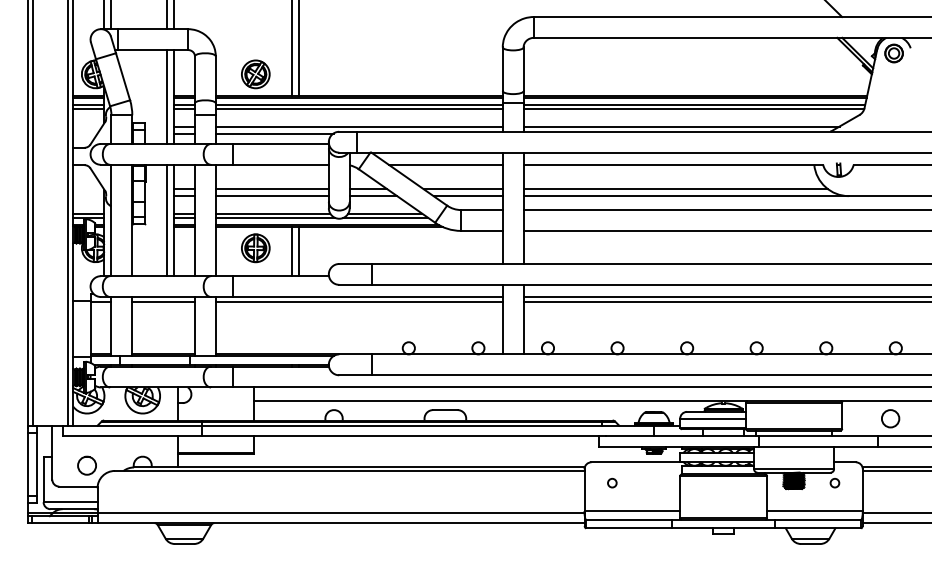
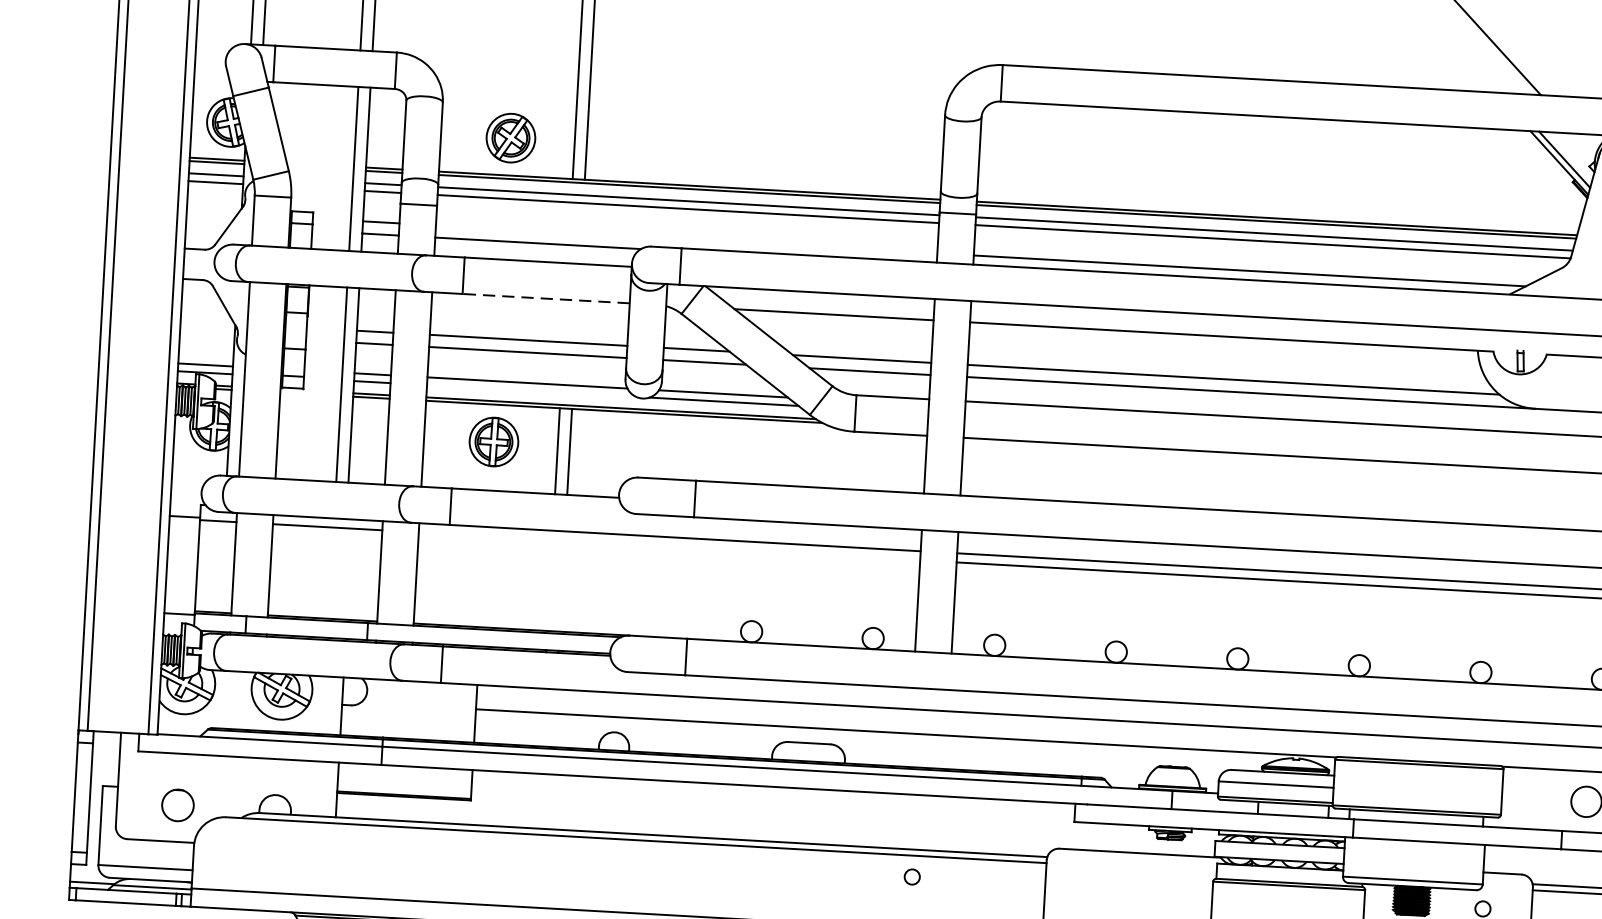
line: (358, 126) -> (685, 239), removed
line: (281, 164) -> (547, 298), solid -> dashed
line: (275, 218) -> (531, 391), removed
line: (358, 302) -> (668, 546), removed
circle: (612, 482) -> (912, 875), moved

